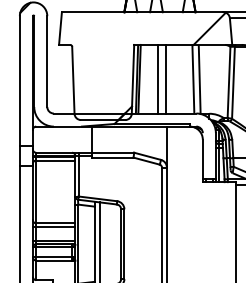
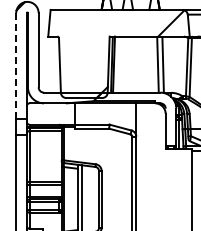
line: (158, 79) -> (129, 64), removed
line: (165, 79) -> (135, 64), removed
line: (20, 80) -> (16, 65), solid -> dashed

